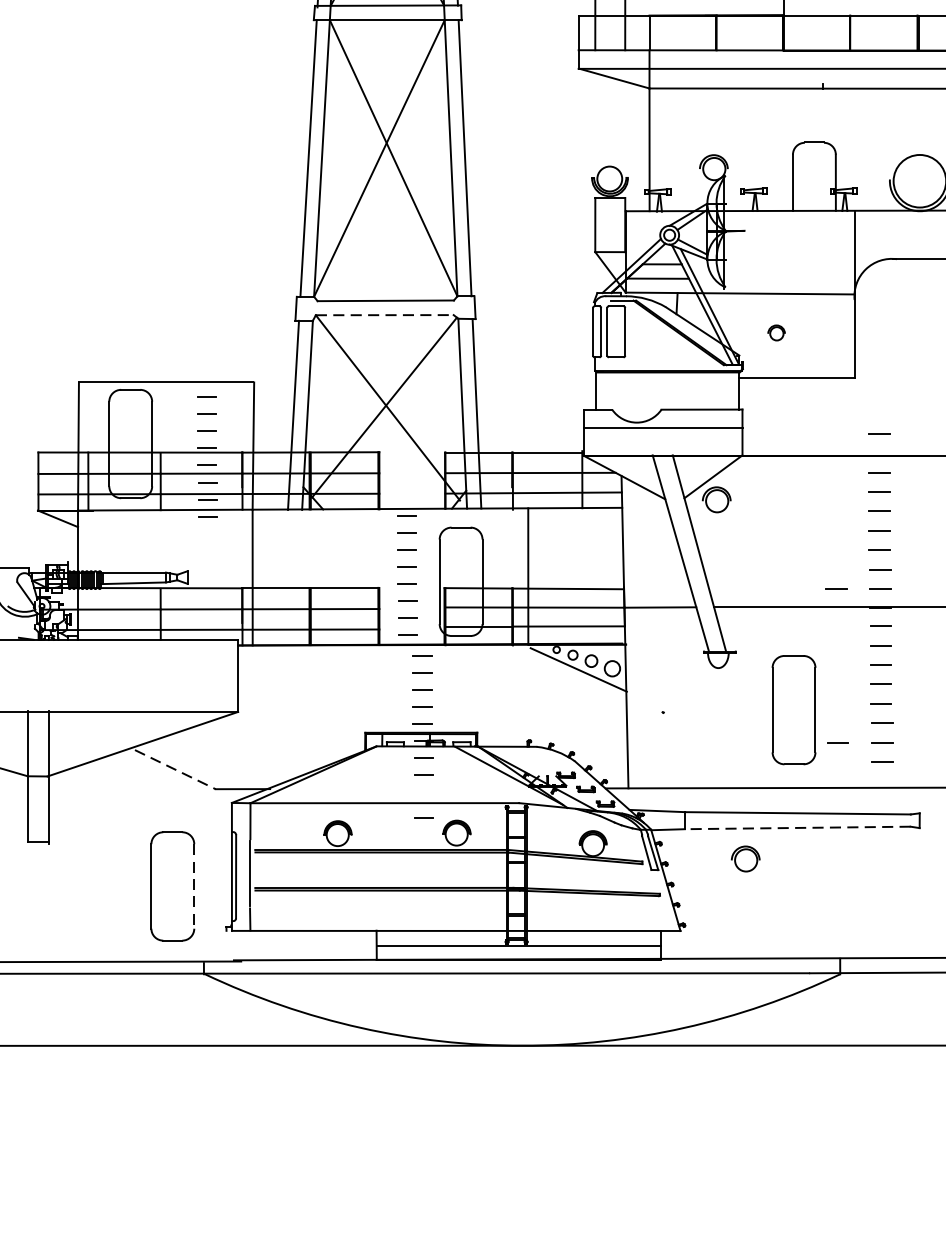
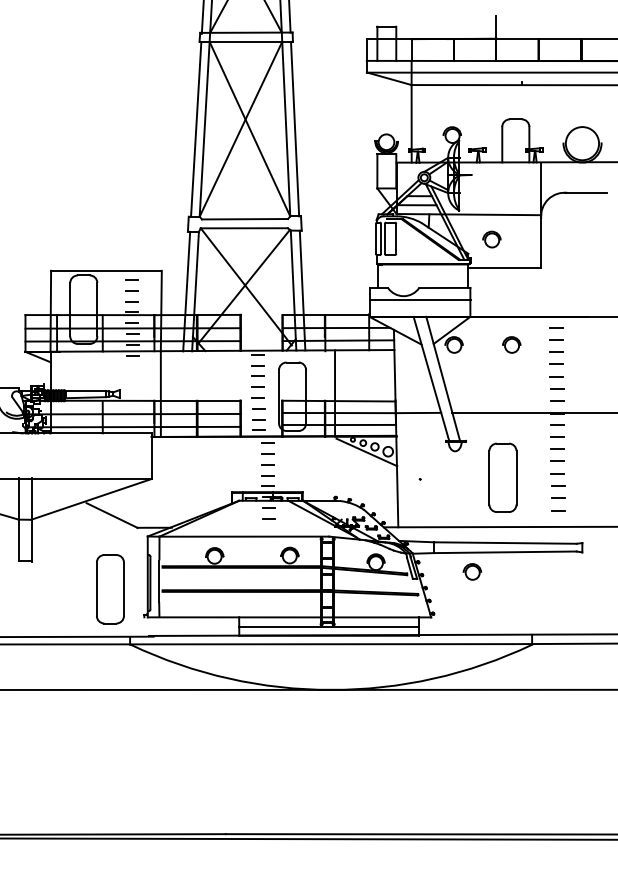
line: (385, 315) -> (244, 228), dashed -> solid
part: (775, 332) -> (491, 239), size x1.67
line: (878, 432) -> (556, 302), removed
part: (807, 499) -> (511, 344), added
line: (836, 587) -> (529, 400), removed
line: (837, 742) -> (530, 498), removed
line: (176, 769) -> (112, 515), dashed -> solid
line: (423, 817) -> (268, 545), removed
line: (796, 828) -> (504, 552), dashed -> solid
line: (193, 886) -> (123, 589), dashed -> solid

